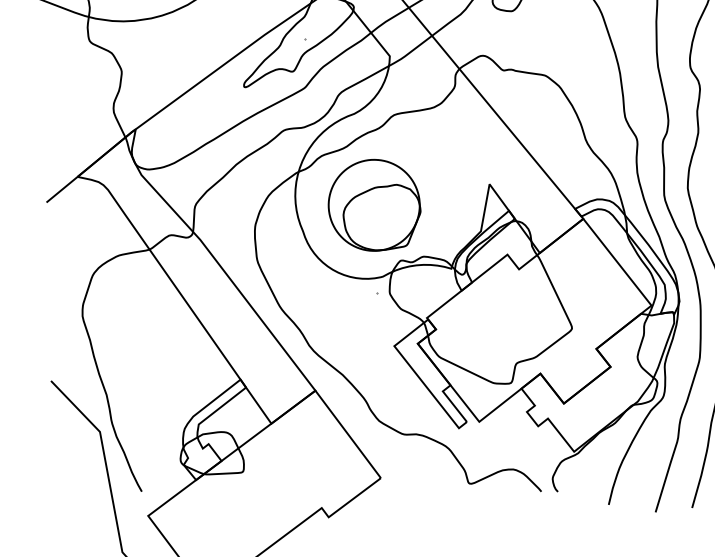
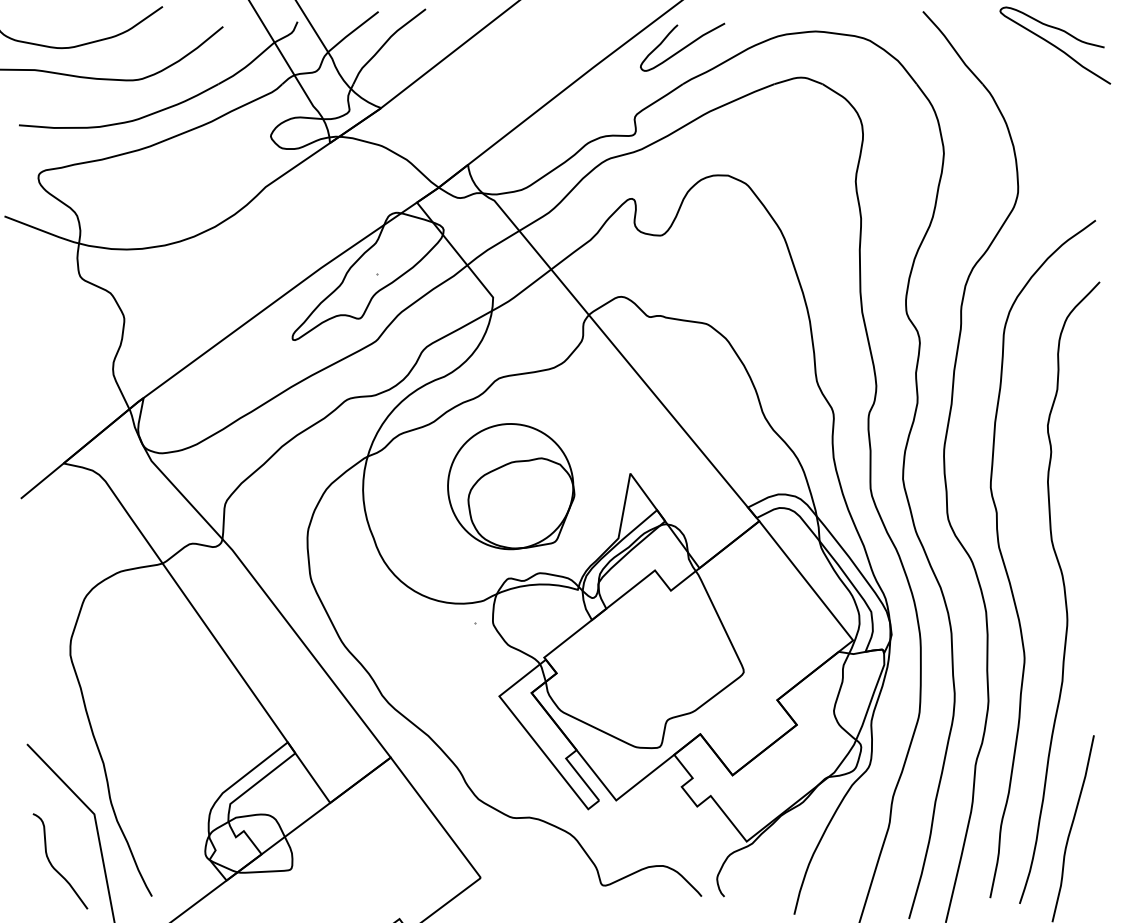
part: (374, 205) -> (511, 486), moved
curve: (70, 470) -> (54, 867), added

